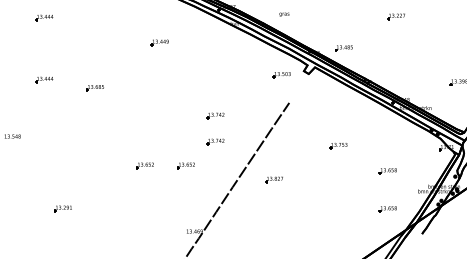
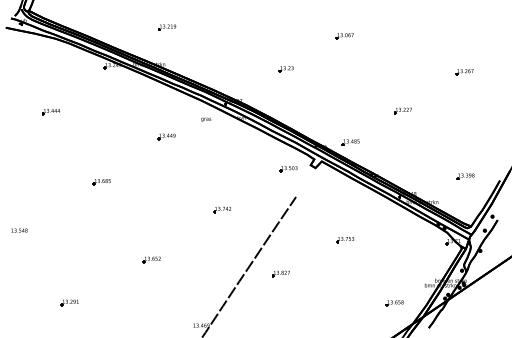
text: (284, 14) -> (206, 119), moved
part: (43, 80) -> (50, 174), removed
part: (214, 142) -> (221, 236), removed
part: (185, 165) -> (192, 259), removed
part: (387, 171) -> (394, 265), removed

